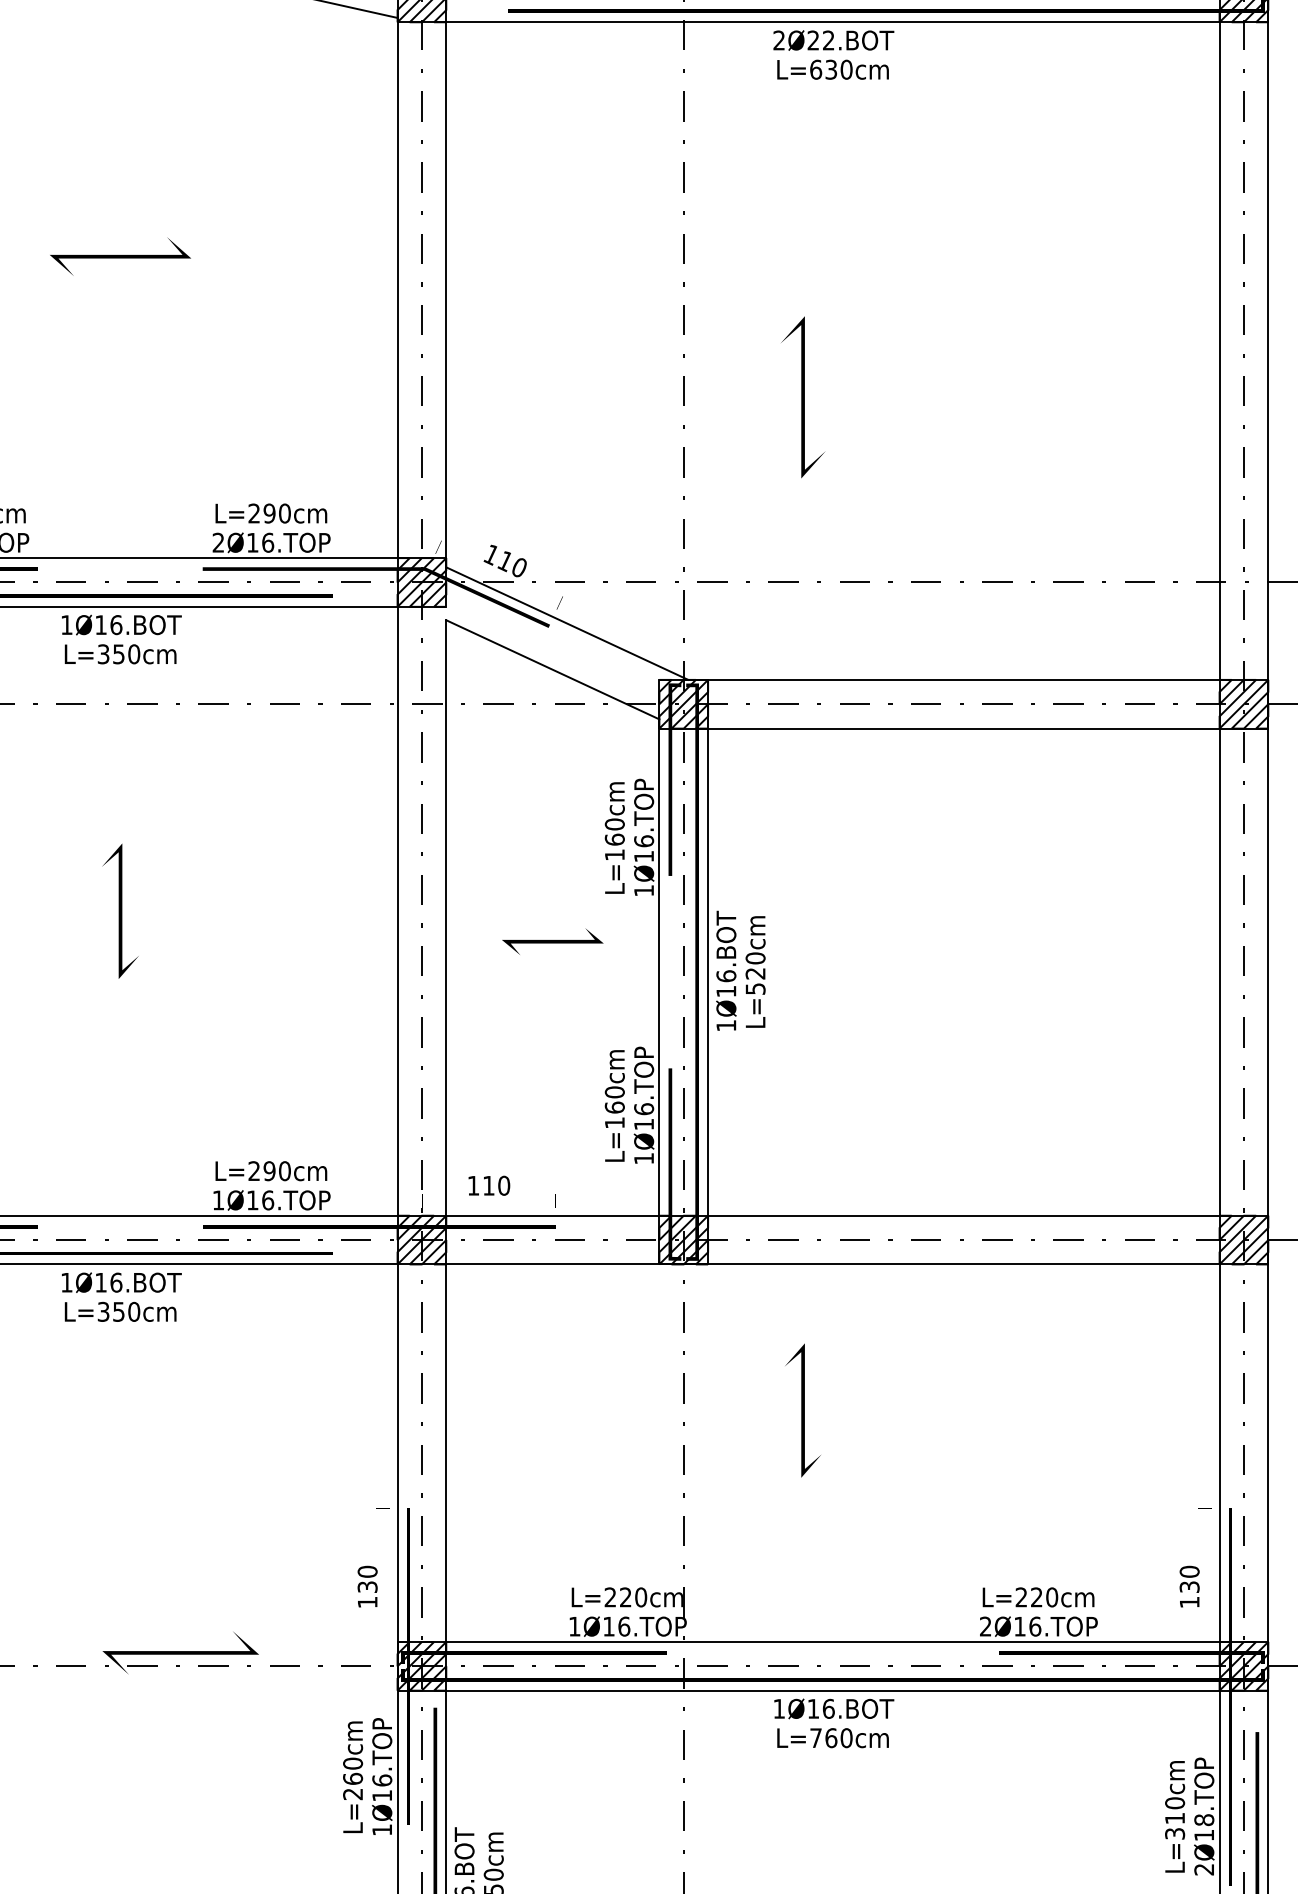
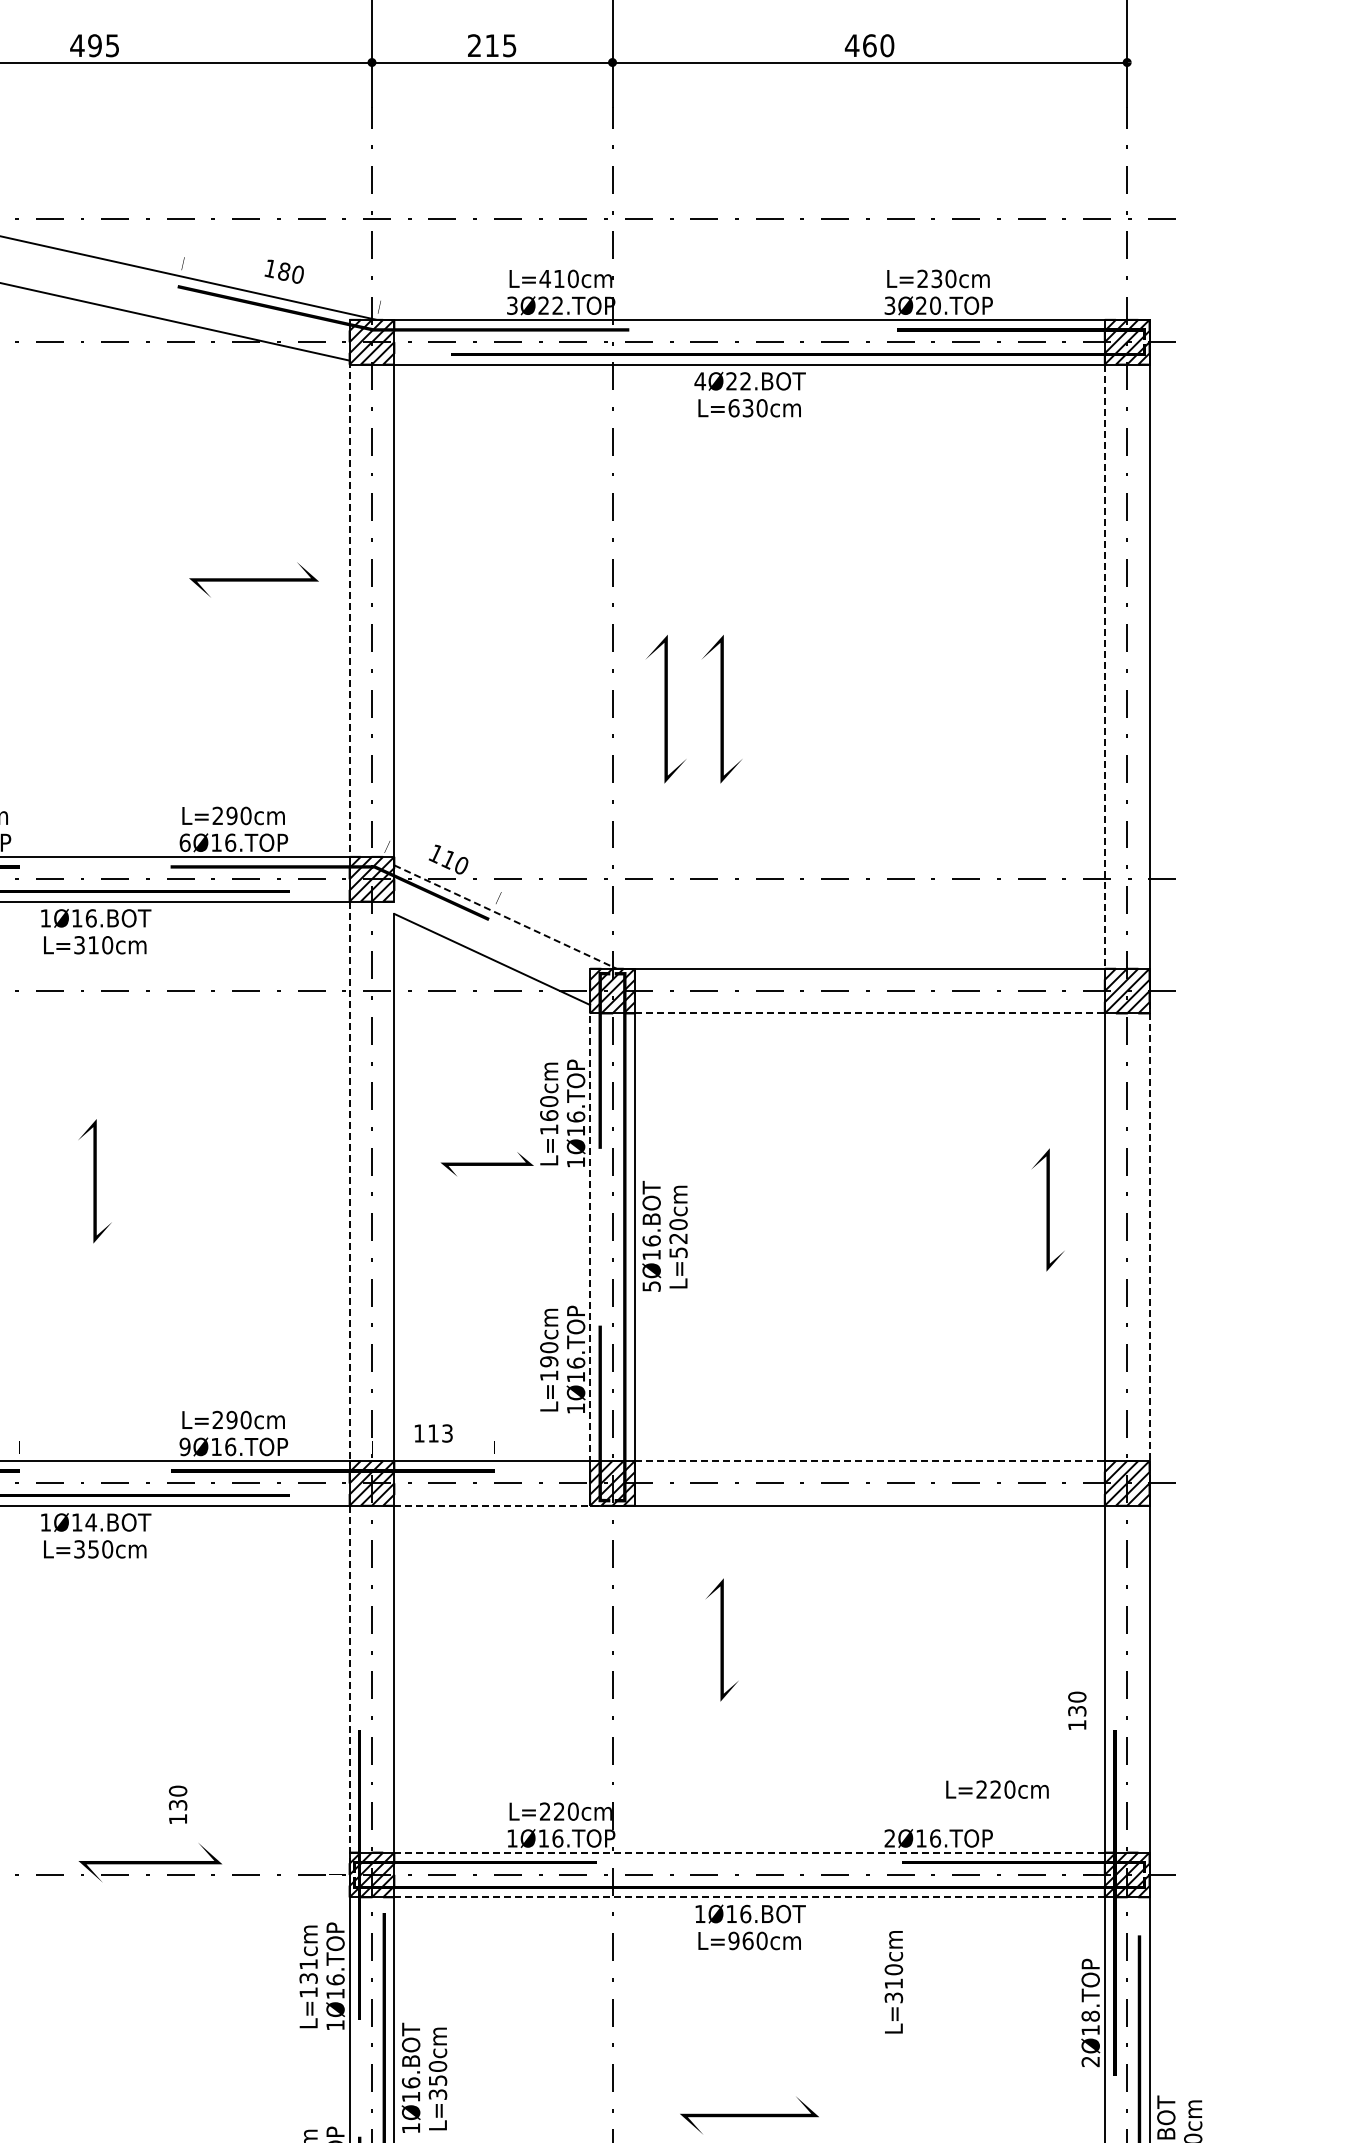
text: (779, 40) -> (700, 381), 2Ø22.BOT -> 4Ø22.BOT
line: (119, 256) -> (253, 579), moved
line: (397, 288) -> (349, 609), solid -> dashed
line: (1219, 351) -> (1104, 667), solid -> dashed
line: (741, 397) -> (665, 709), added
text: (217, 542) -> (184, 842), 2Ø16.TOP -> 6Ø16.TOP
line: (567, 624) -> (505, 917), solid -> dashed
text: (118, 654) -> (93, 945), L=350cm -> L=310cm
line: (963, 728) -> (869, 1013), solid -> dashed
line: (397, 911) -> (349, 1181), solid -> dashed
line: (552, 940) -> (486, 1163), moved
line: (1158, 941) -> (1048, 1209), added
line: (659, 968) -> (590, 1233), solid -> dashed
line: (1268, 972) -> (1149, 1237), solid -> dashed
text: (726, 1025) -> (651, 1286), 1Ø16.BOT -> 5Ø16.BOT
text: (615, 1107) -> (549, 1361), L=160cm -> L=190cm
text: (504, 1185) -> (447, 1433), 110 -> 113
text: (217, 1199) -> (184, 1446), 1Ø16.TOP -> 9Ø16.TOP
line: (963, 1216) -> (869, 1461), solid -> dashed
line: (565, 1264) -> (503, 1505), solid -> dashed
text: (116, 1282) -> (91, 1522), 1Ø16.BOT -> 1Ø14.BOT
line: (397, 1465) -> (349, 1690), solid -> dashed
text: (366, 1586) -> (177, 1804), moved
text: (1189, 1586) -> (1077, 1710), moved
text: (1038, 1597) -> (997, 1789), moved
line: (833, 1641) -> (750, 1852), solid -> dashed
line: (833, 1690) -> (750, 1897), solid -> dashed
text: (815, 1737) -> (733, 1940), L=760cm -> L=960cm
text: (352, 1777) -> (308, 1977), L=260cm -> L=131cm
text: (1174, 1817) -> (893, 1982), moved

